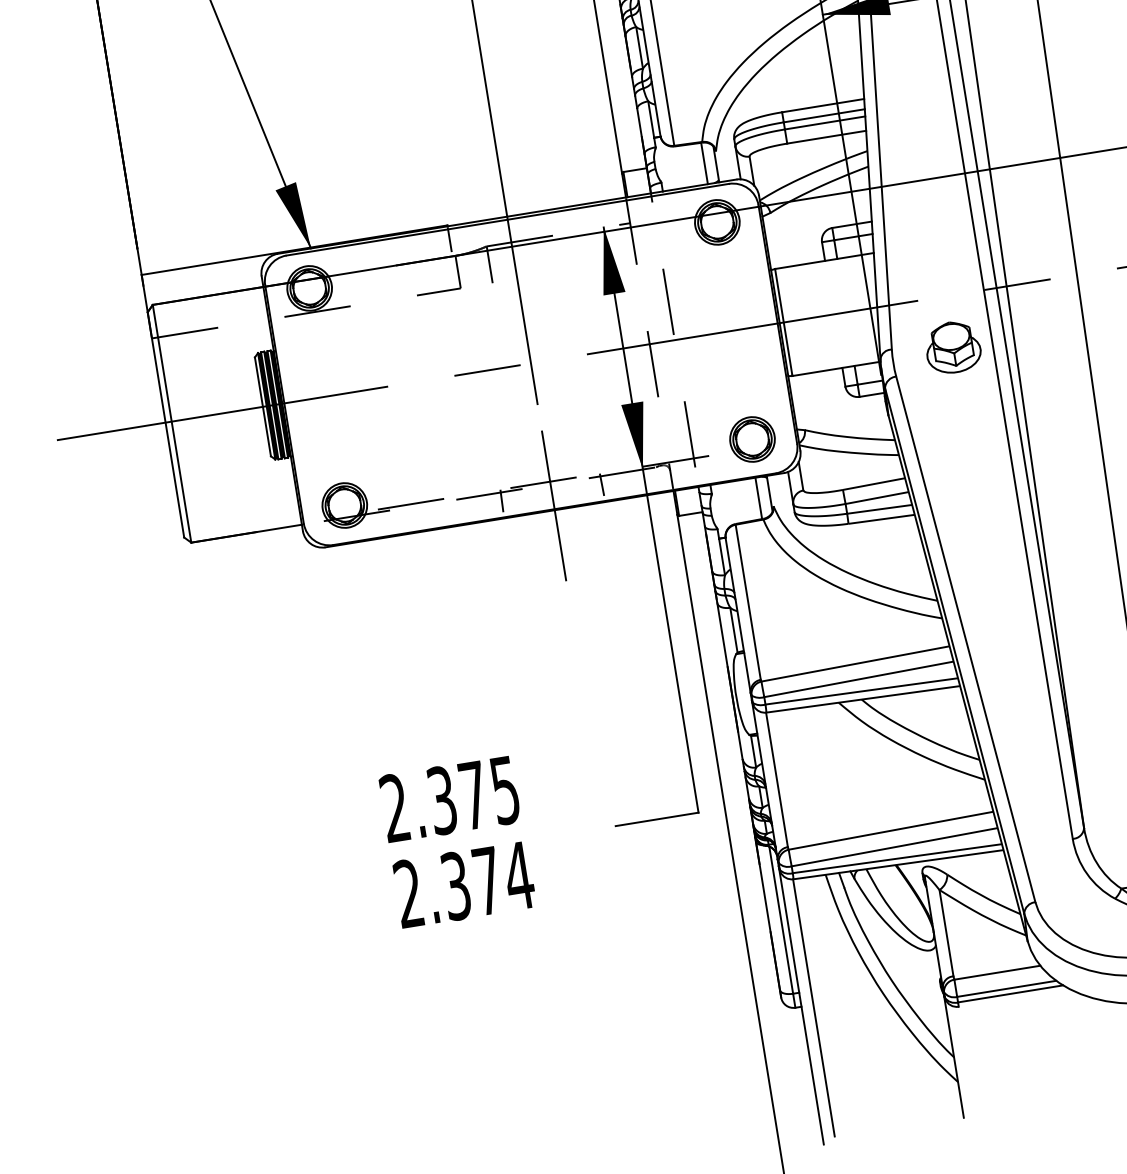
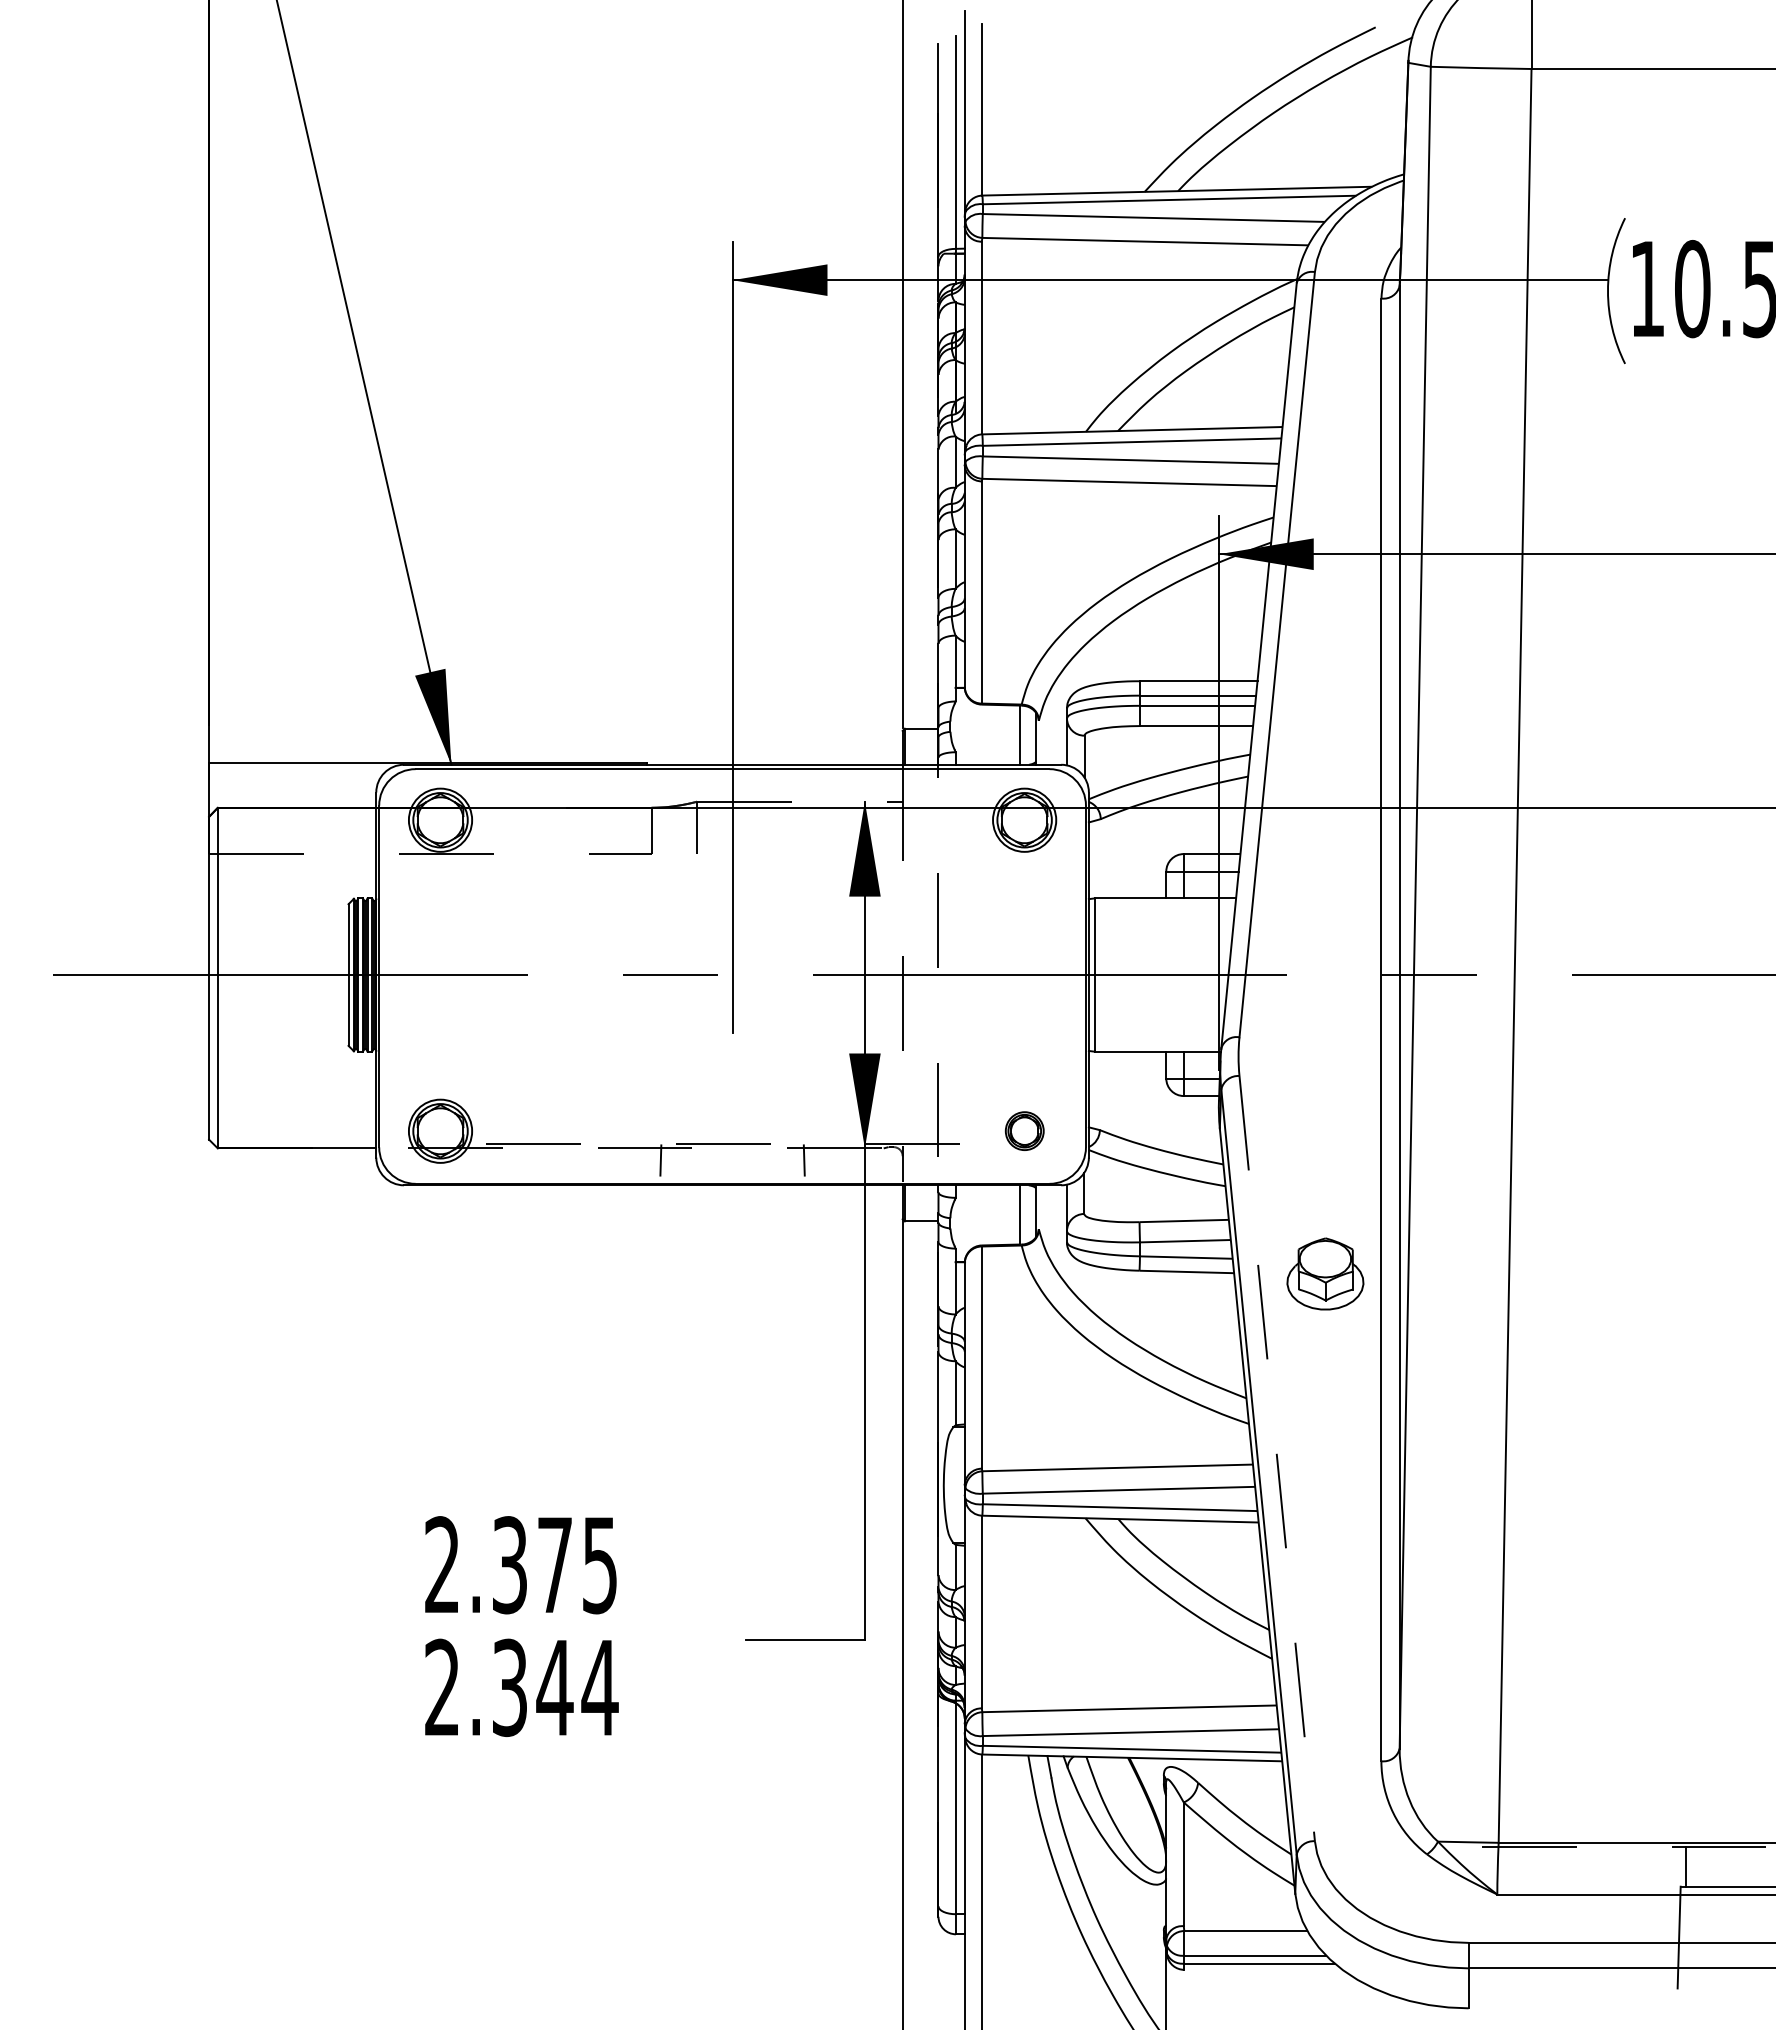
line: (449, 239) -> (647, 783), removed
part: (953, 346) -> (1325, 1273), moved
part: (752, 438) -> (1024, 1130), size x0.6
line: (554, 506) -> (732, 1179), removed
line: (966, 640) -> (1277, 1459), solid -> dashed
text: (487, 880) -> (554, 1687), 2.374 -> 2.344

